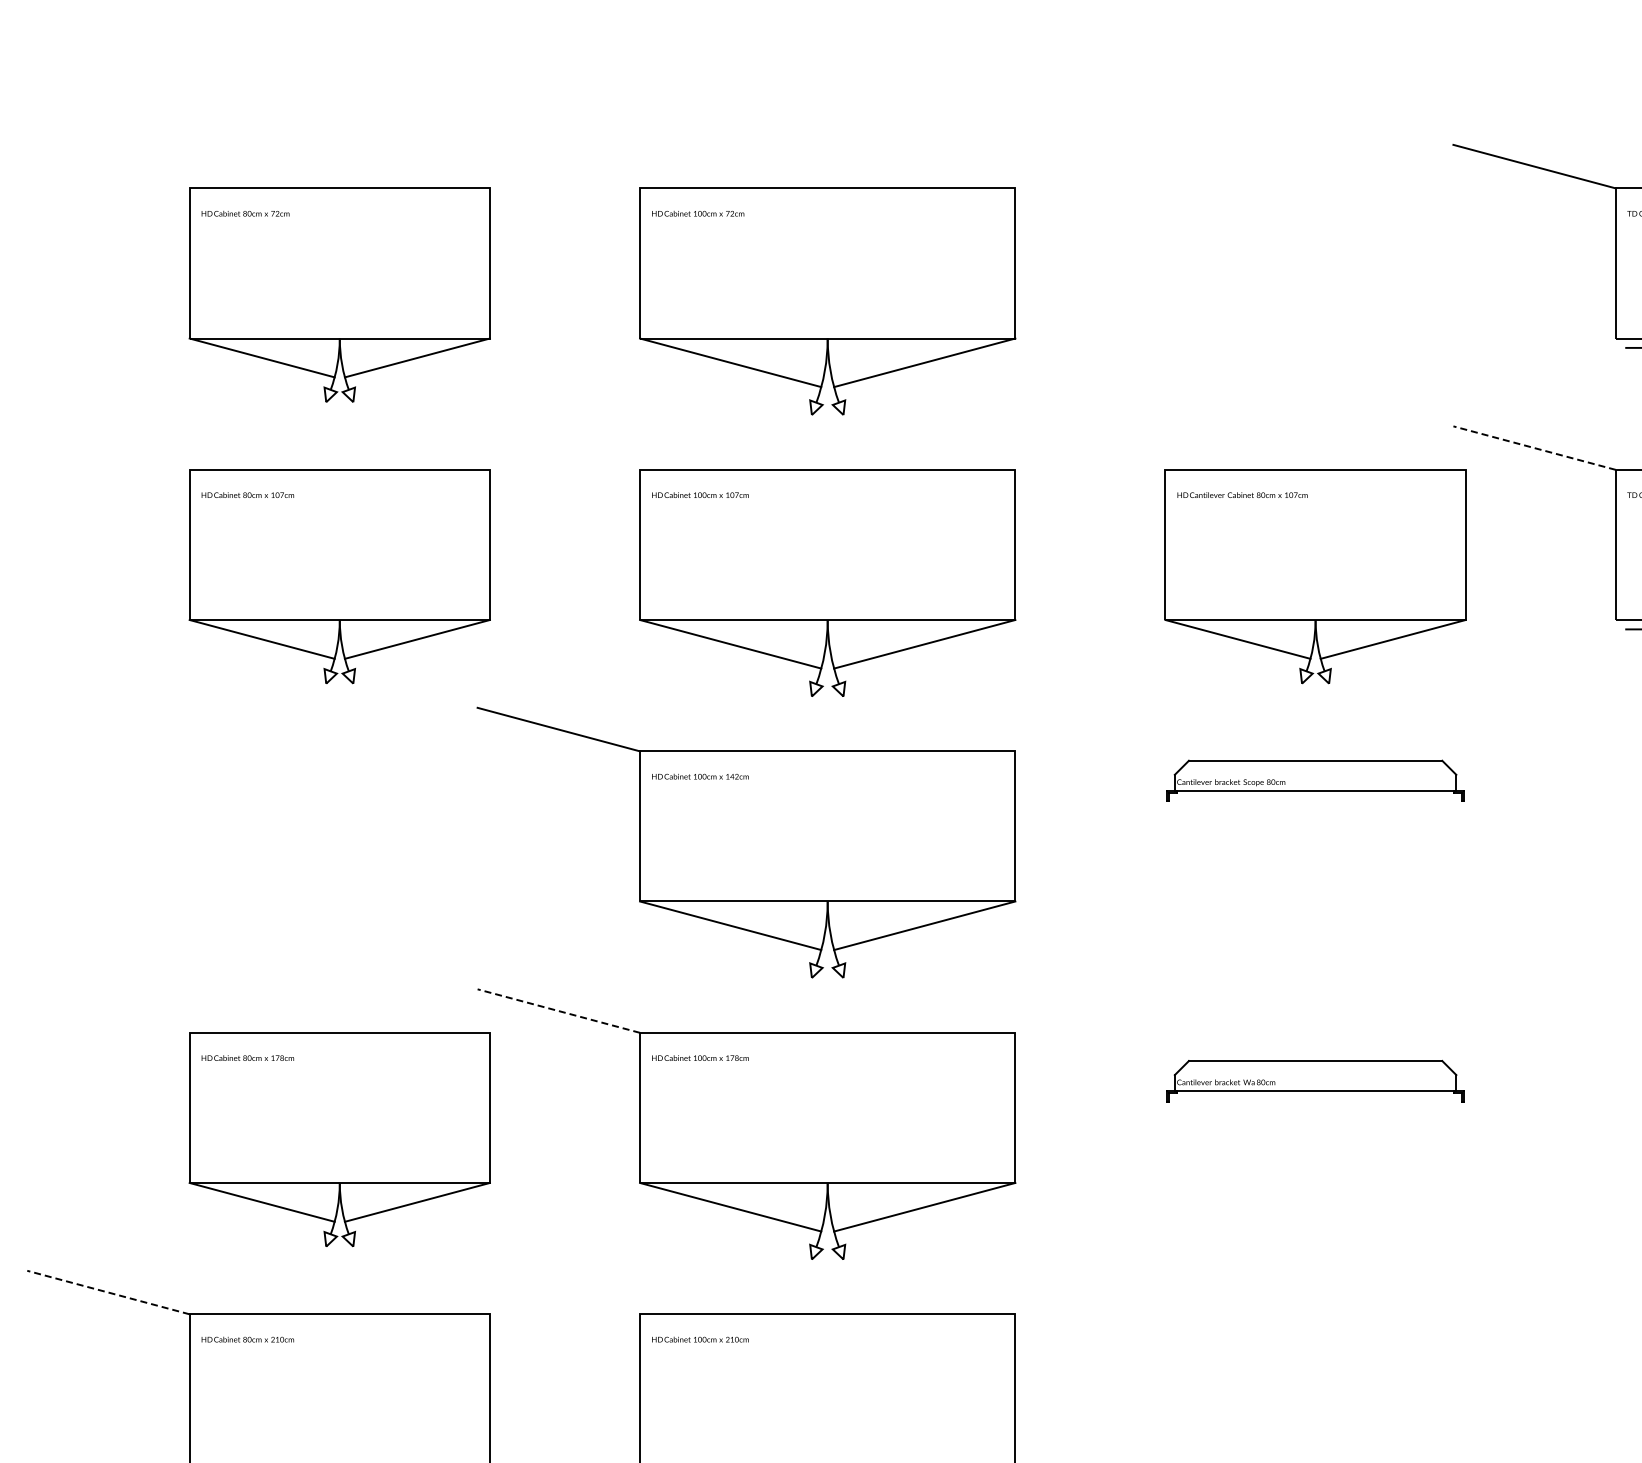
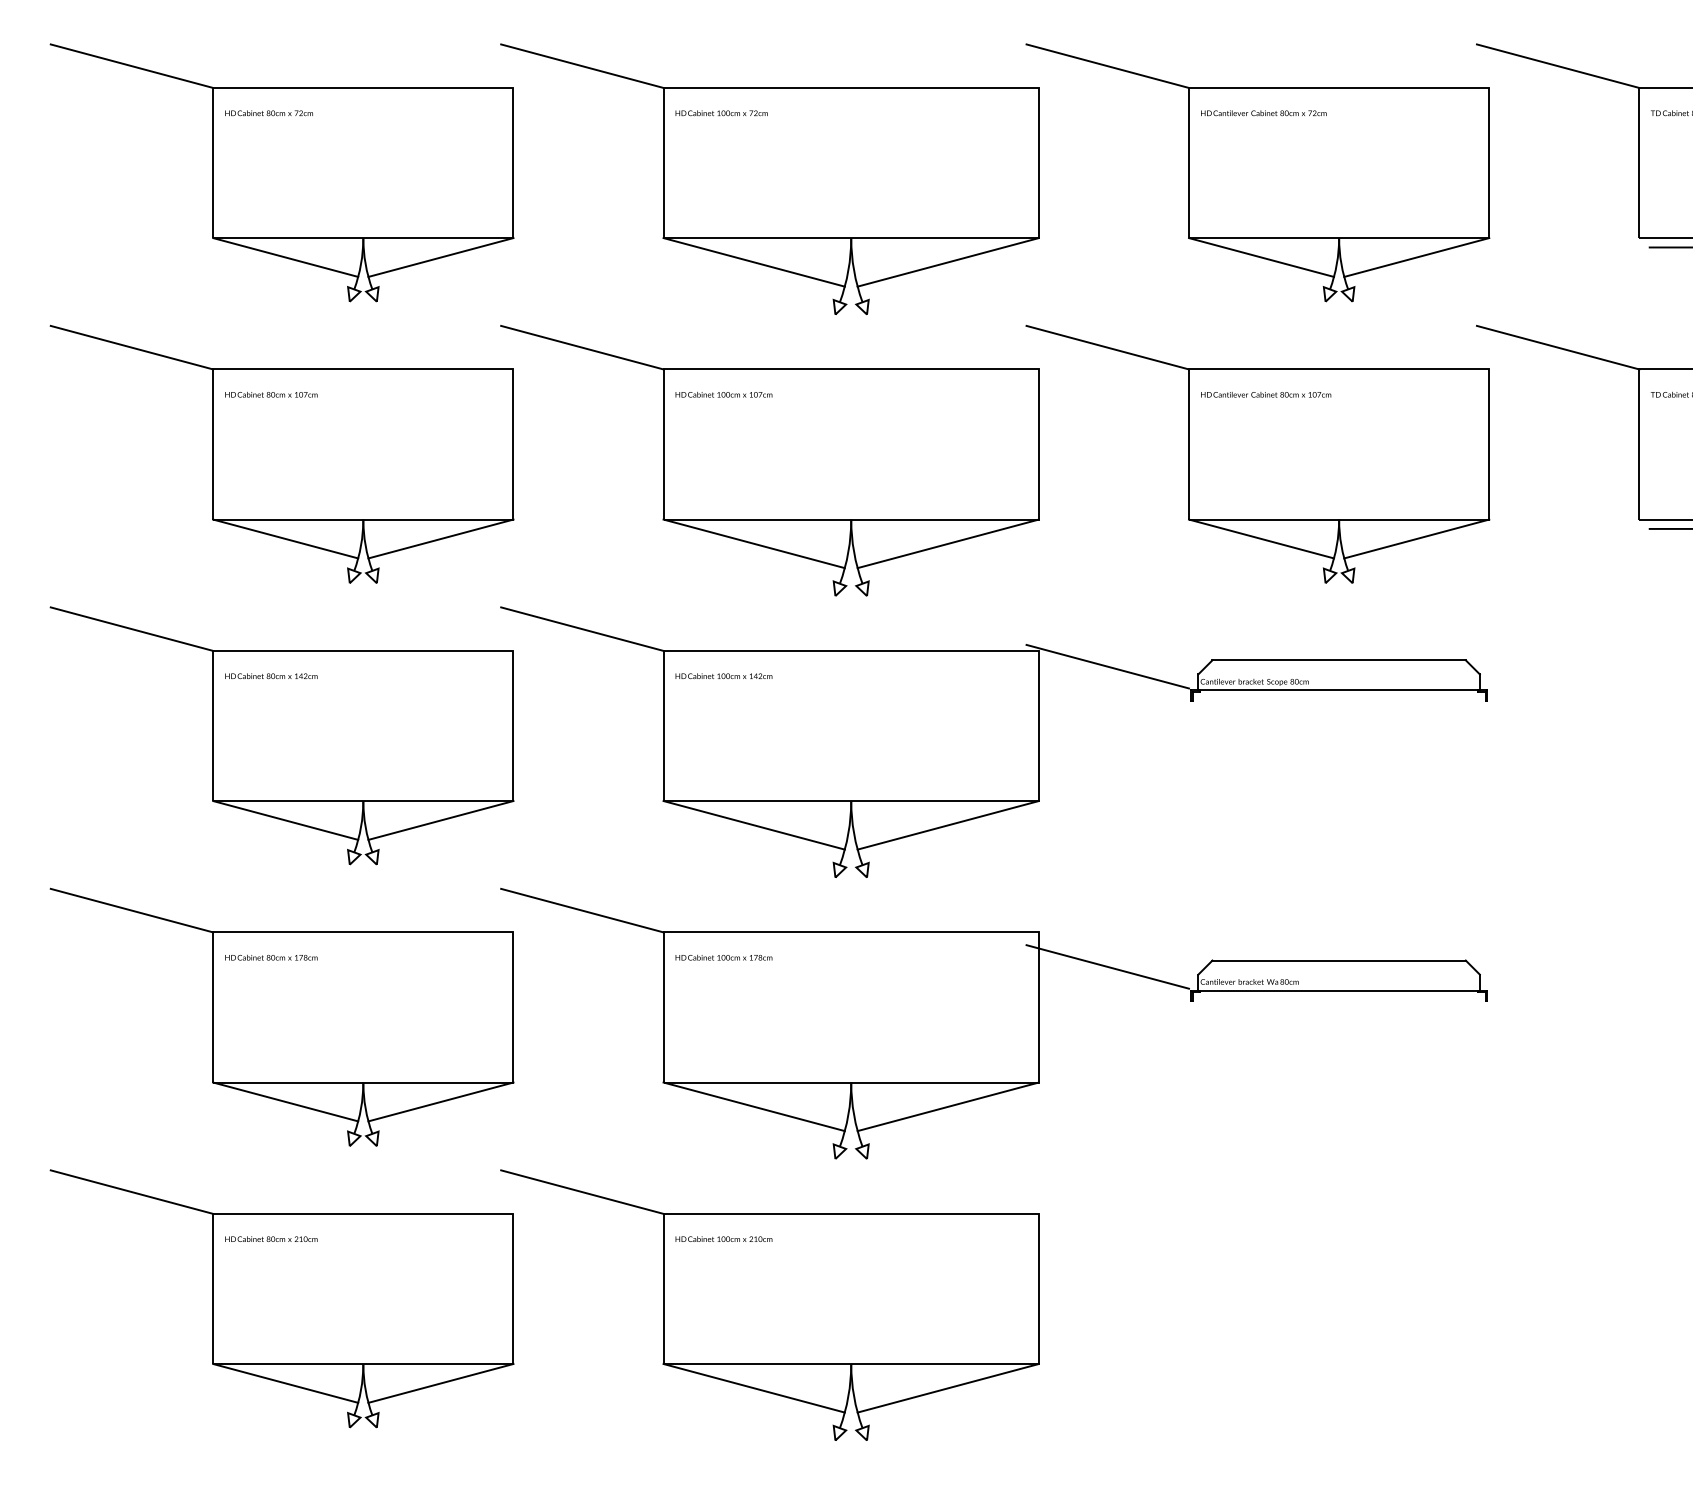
line: (107, 165) -> (131, 65), added
line: (558, 165) -> (582, 65), added
part: (1233, 272) -> (1257, 172), added
line: (107, 447) -> (131, 347), added
line: (558, 447) -> (582, 347), added
line: (1083, 447) -> (1107, 347), added
line: (1533, 447) -> (1557, 347), dashed -> solid
line: (1083, 766) -> (1107, 666), added
part: (257, 835) -> (281, 735), added
line: (107, 1010) -> (131, 910), added
line: (557, 1010) -> (581, 910), dashed -> solid
line: (1083, 1066) -> (1107, 966), added
line: (558, 1291) -> (582, 1191), added
line: (107, 1292) -> (131, 1192), dashed -> solid

